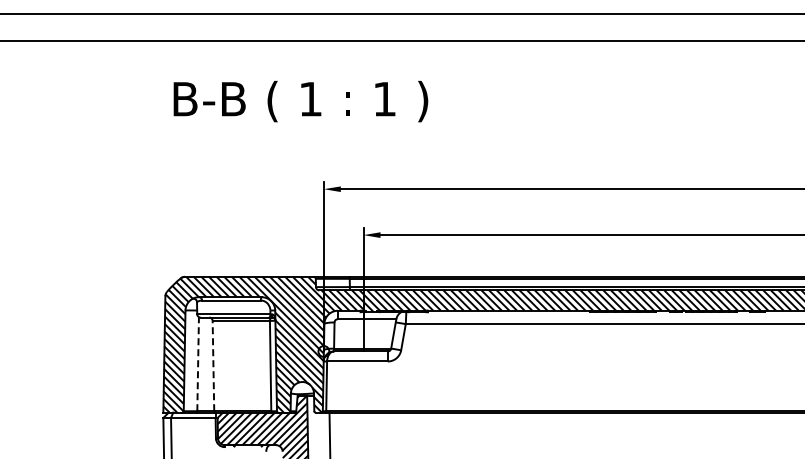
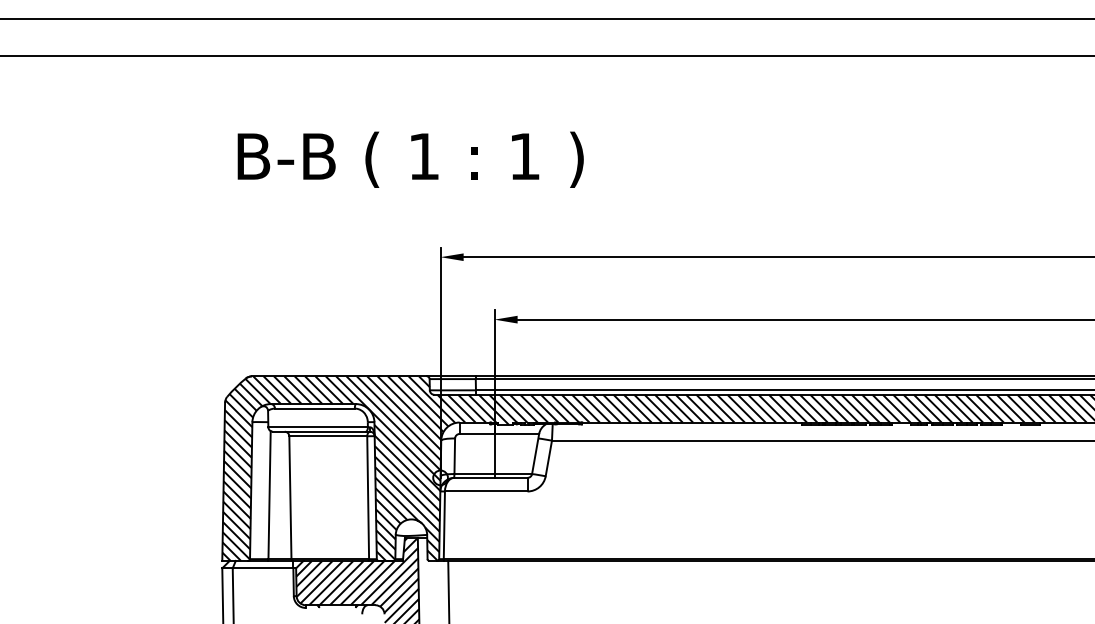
text: (300, 101) -> (410, 159), moved
line: (198, 363) -> (270, 494), dashed -> solid
line: (213, 365) -> (290, 496), dashed -> solid

